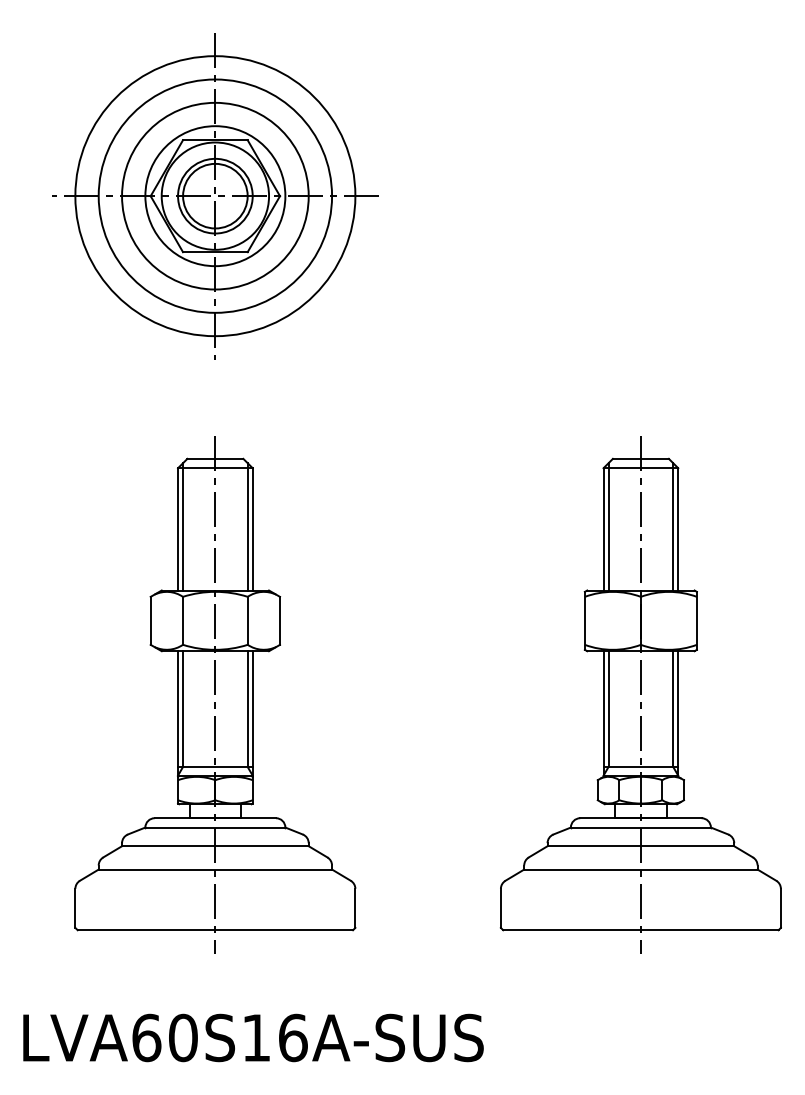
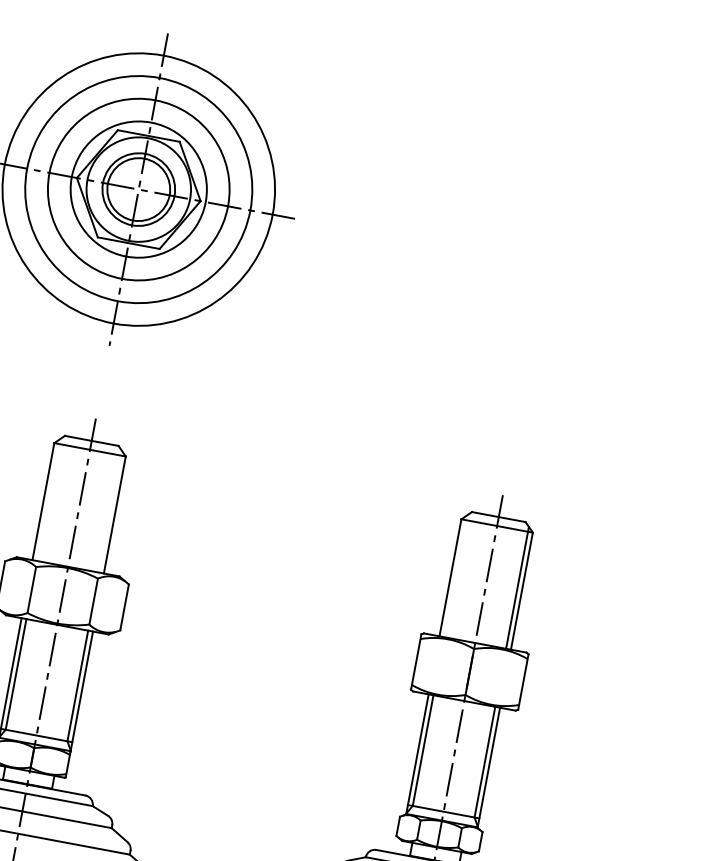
line: (183, 526) -> (49, 499), removed
line: (247, 526) -> (110, 511), removed
line: (608, 526) -> (455, 575), removed

